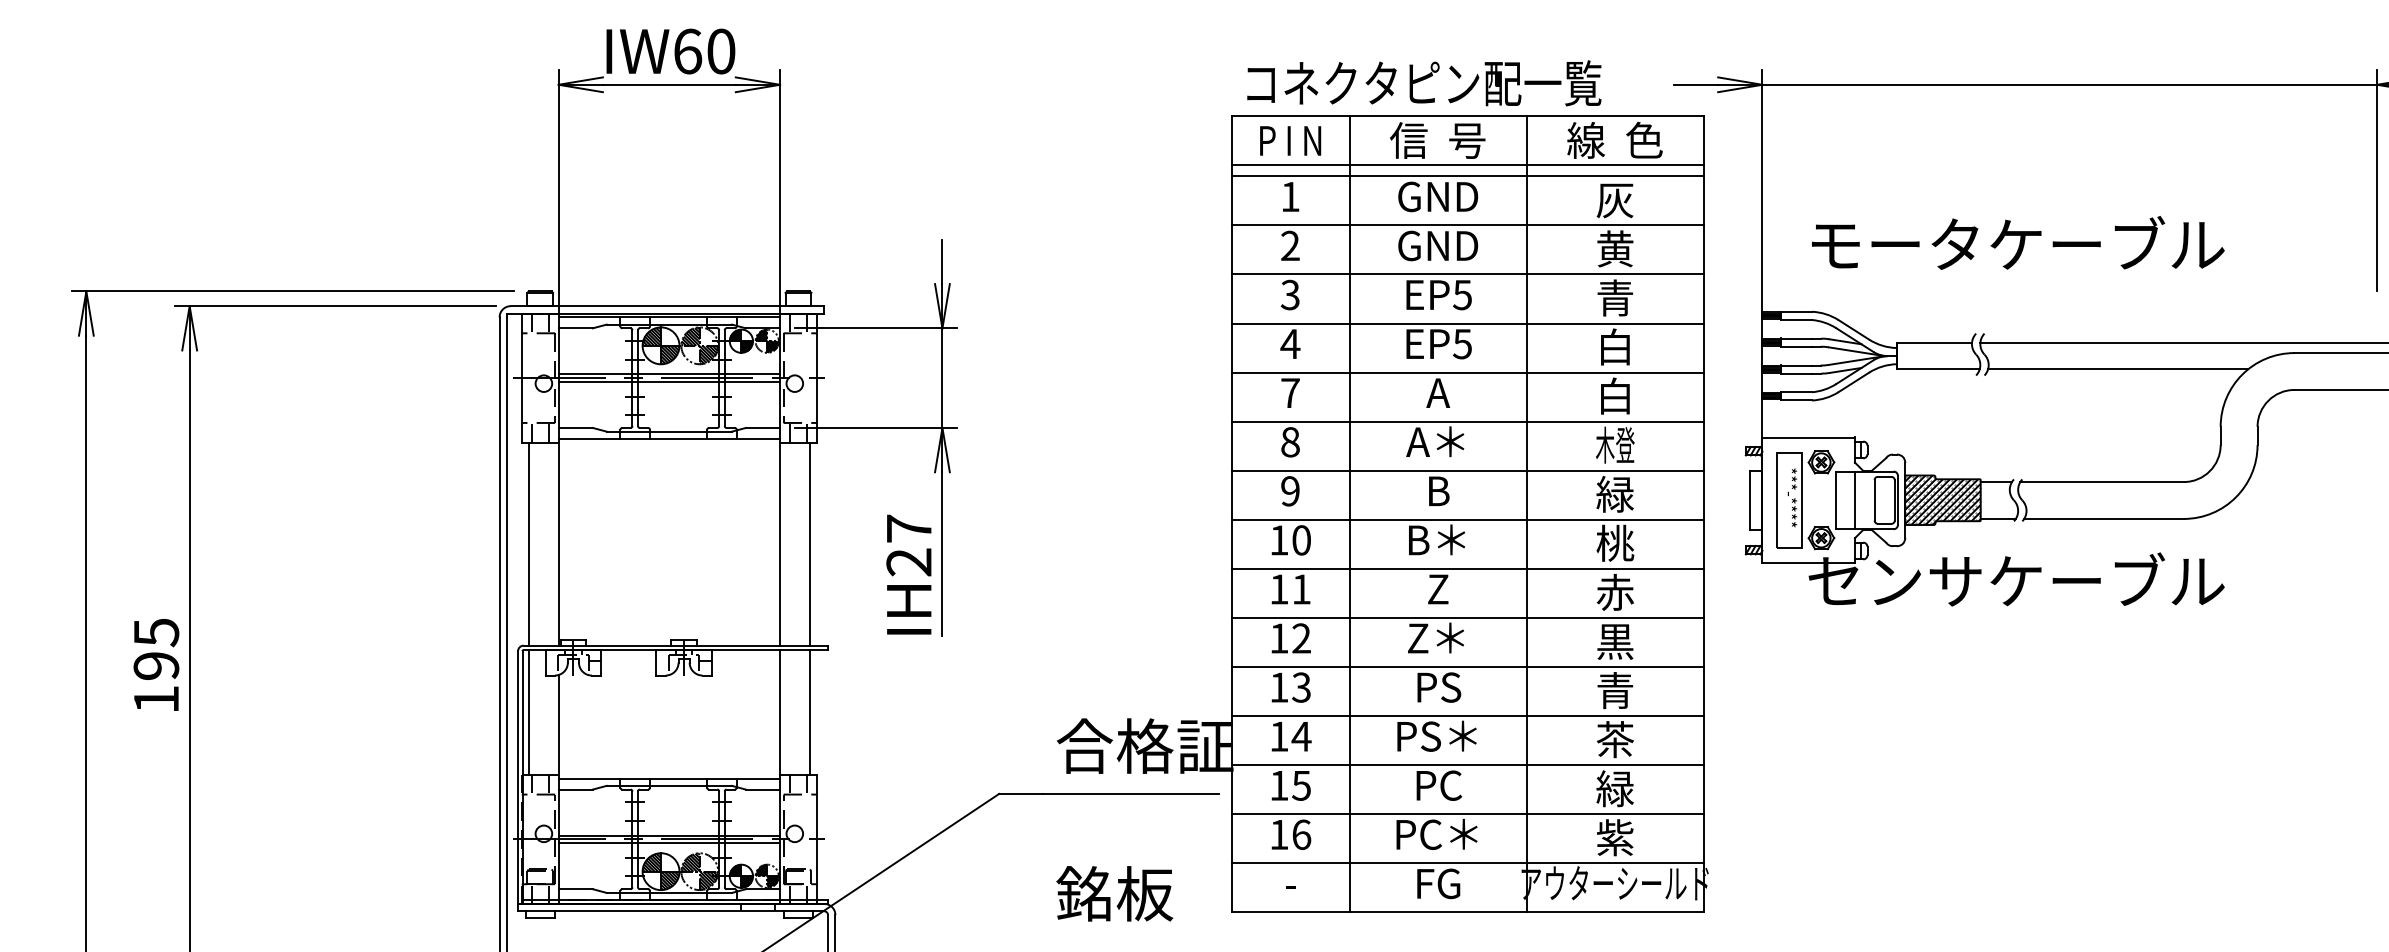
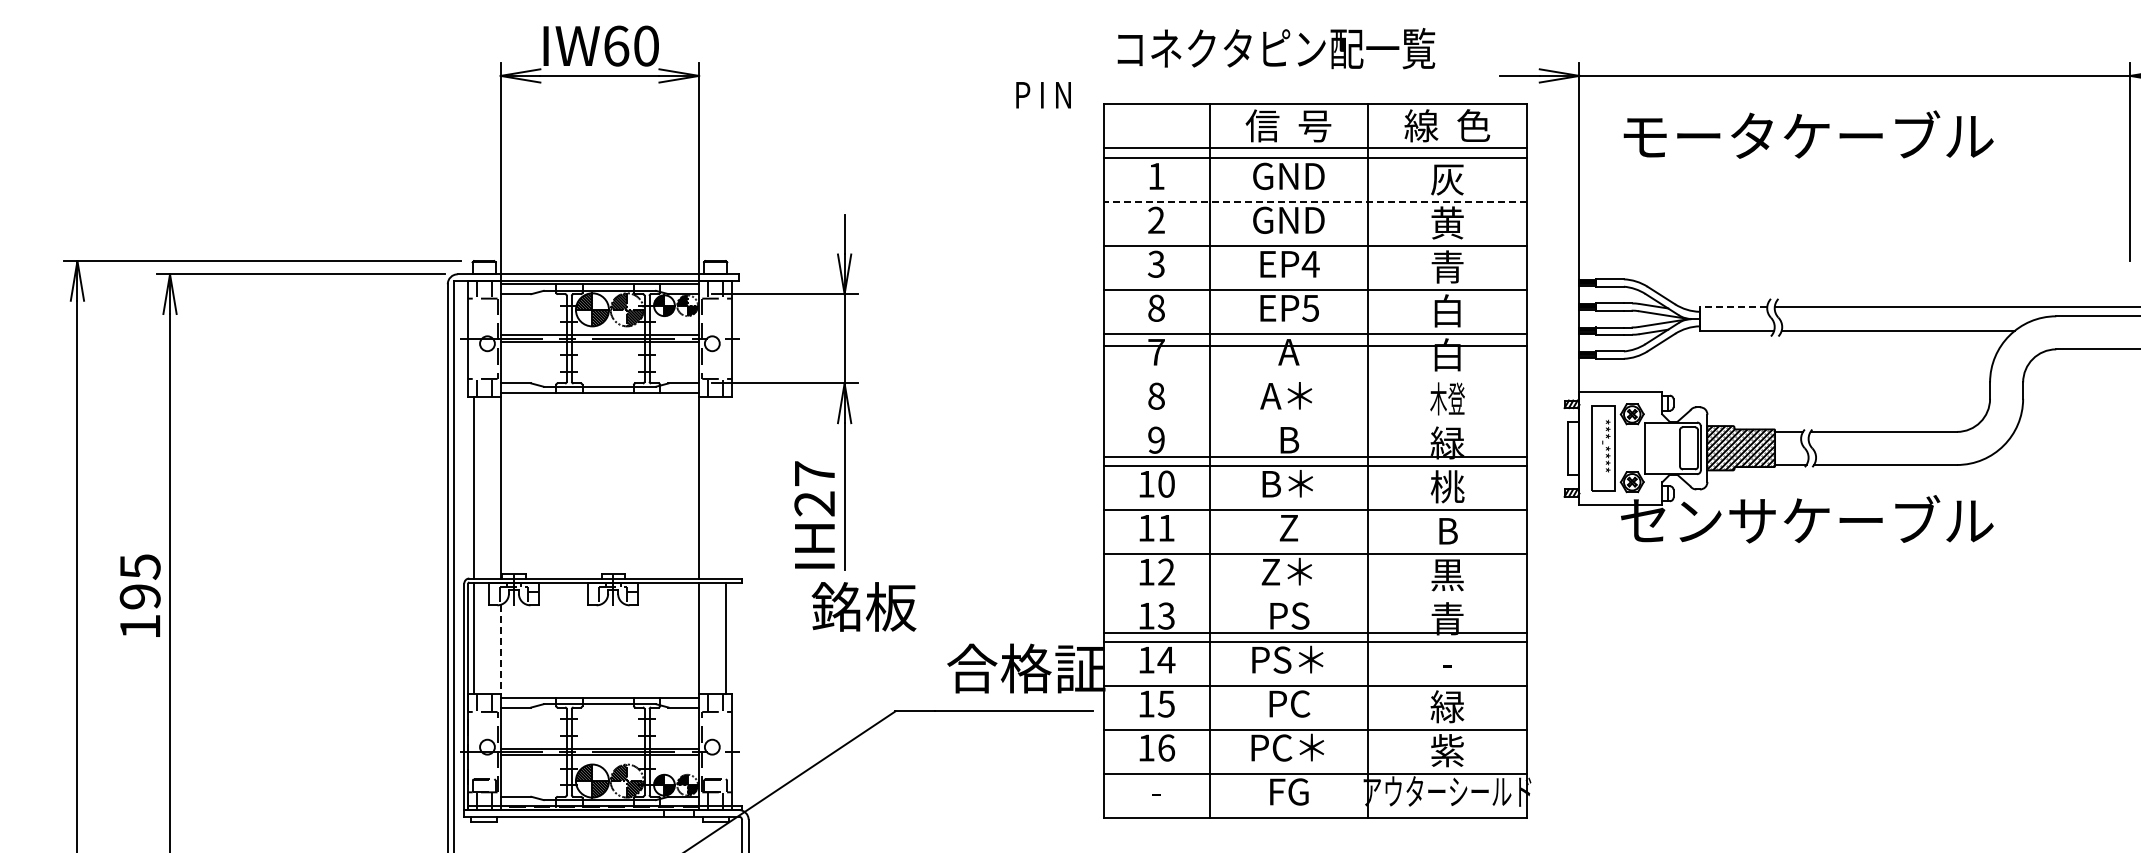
text: (1424, 83) -> (1276, 48), moved
text: (1290, 141) -> (1043, 95), moved
line: (1467, 224) -> (1315, 201), solid -> dashed
text: (2018, 242) -> (1808, 134), moved
text: (1462, 295) -> (1310, 264), EP5 -> EP4
text: (1290, 343) -> (1156, 307), 4 -> 8
line: (1934, 343) -> (1733, 307), solid -> dashed
line: (1467, 421) -> (1315, 345), moved
line: (1467, 470) -> (1315, 456), moved
line: (1855, 500) -> (1662, 448), removed
line: (809, 544) -> (725, 487), removed
text: (1615, 592) -> (1447, 530), 赤 -> B
line: (1467, 666) -> (1315, 632), moved
line: (558, 724) -> (500, 649), solid -> dashed
text: (1615, 739) -> (1447, 662), 茶 -> -
text: (1114, 893) -> (863, 606), moved

